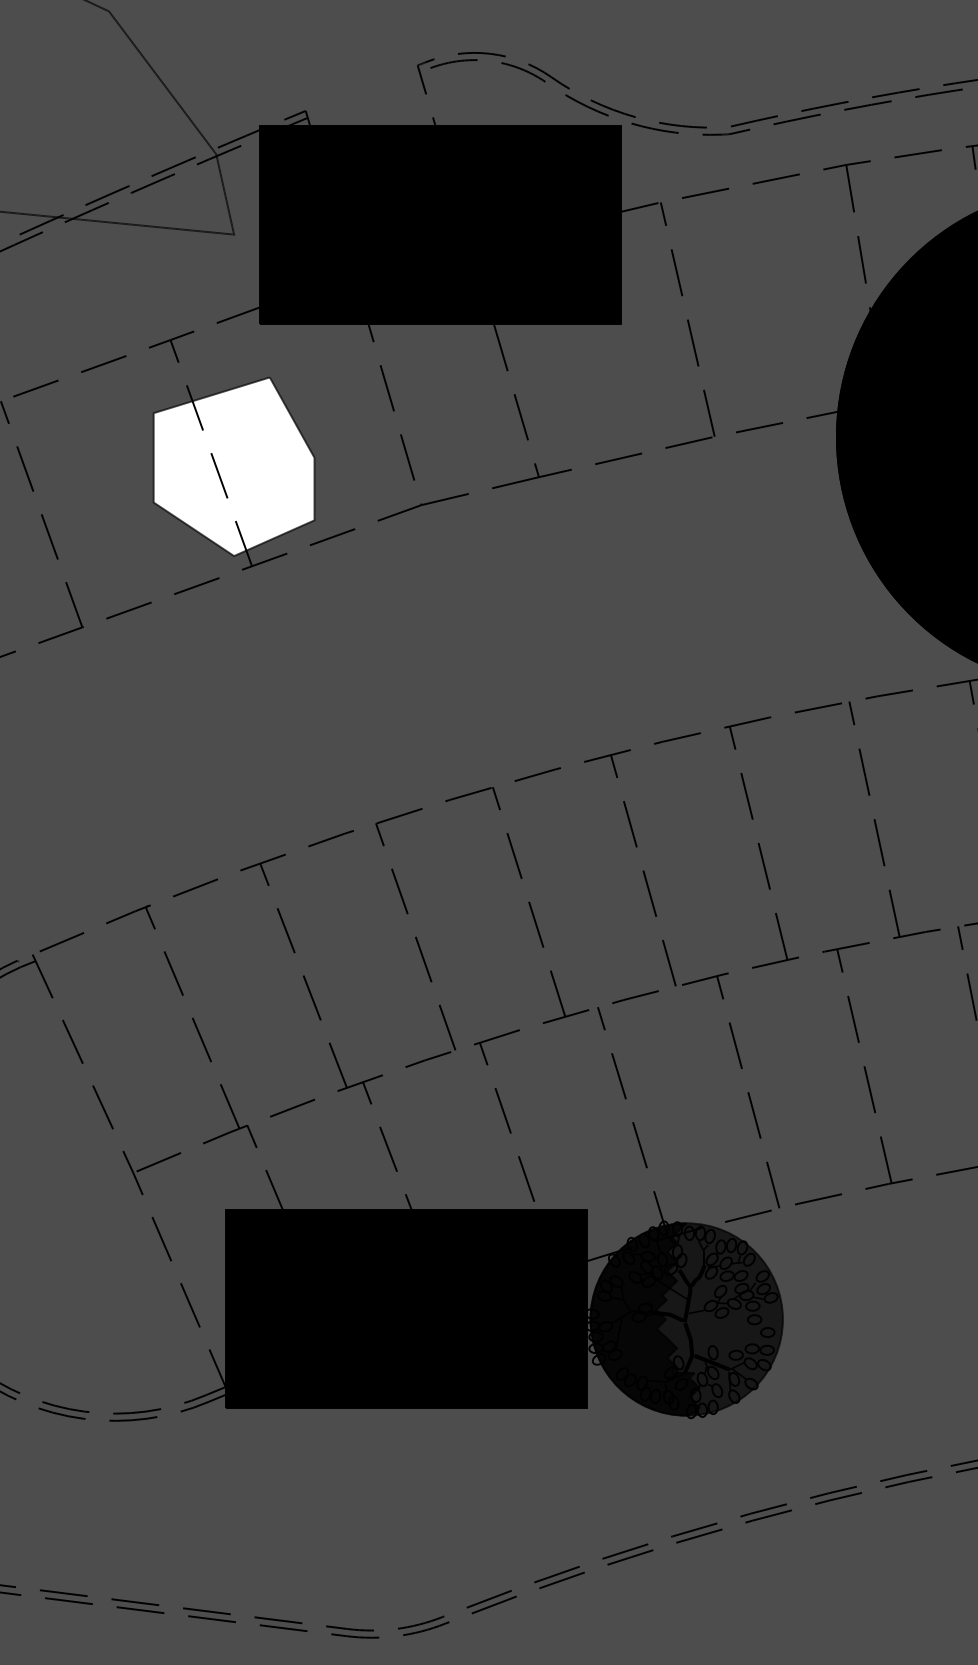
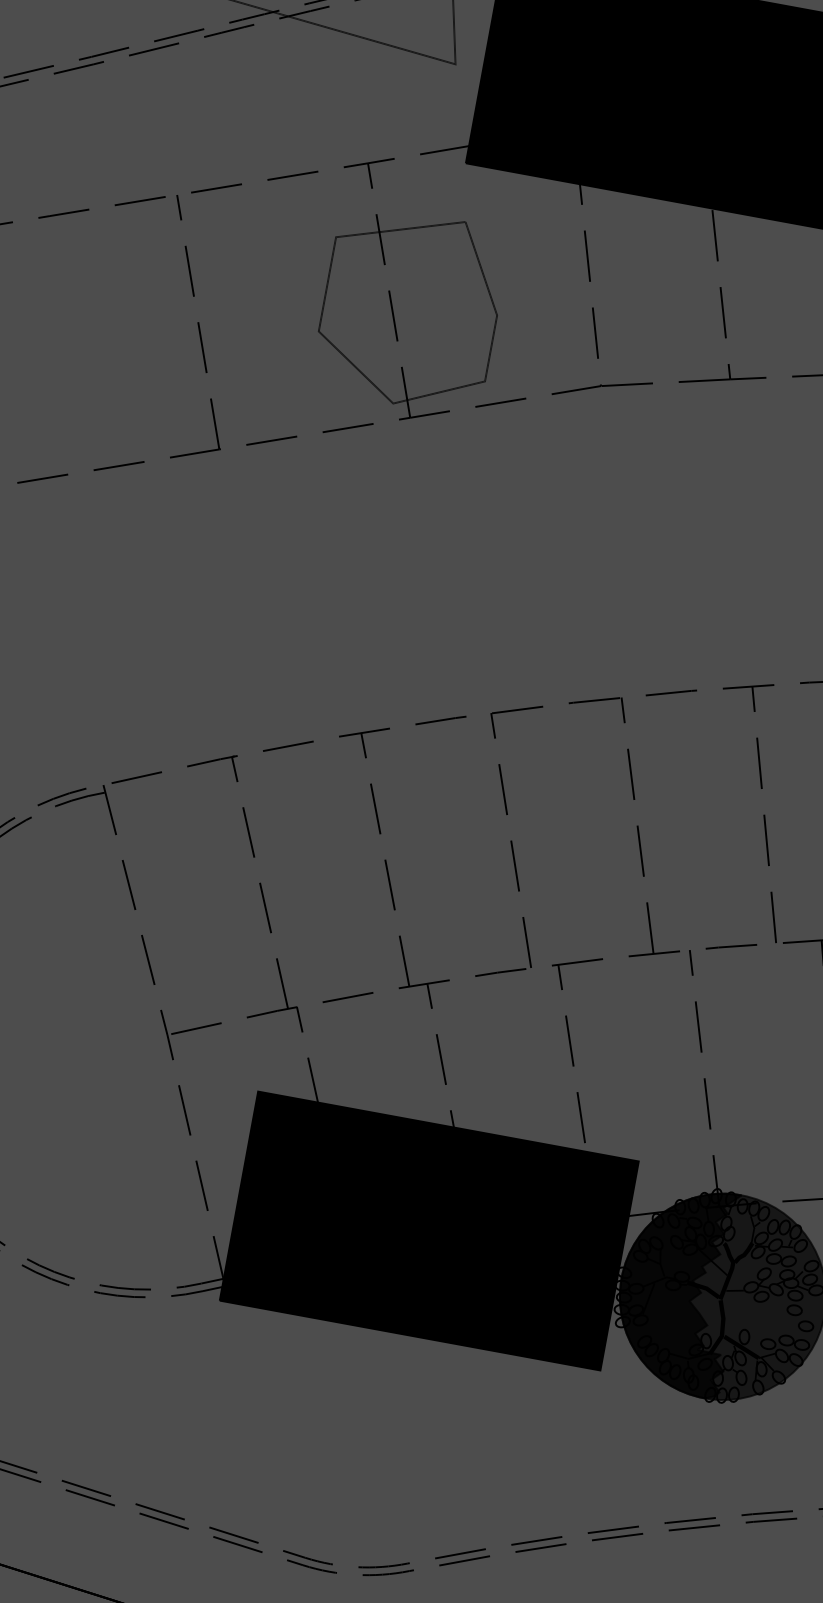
fill: (233, 466) -> (409, 308), added

